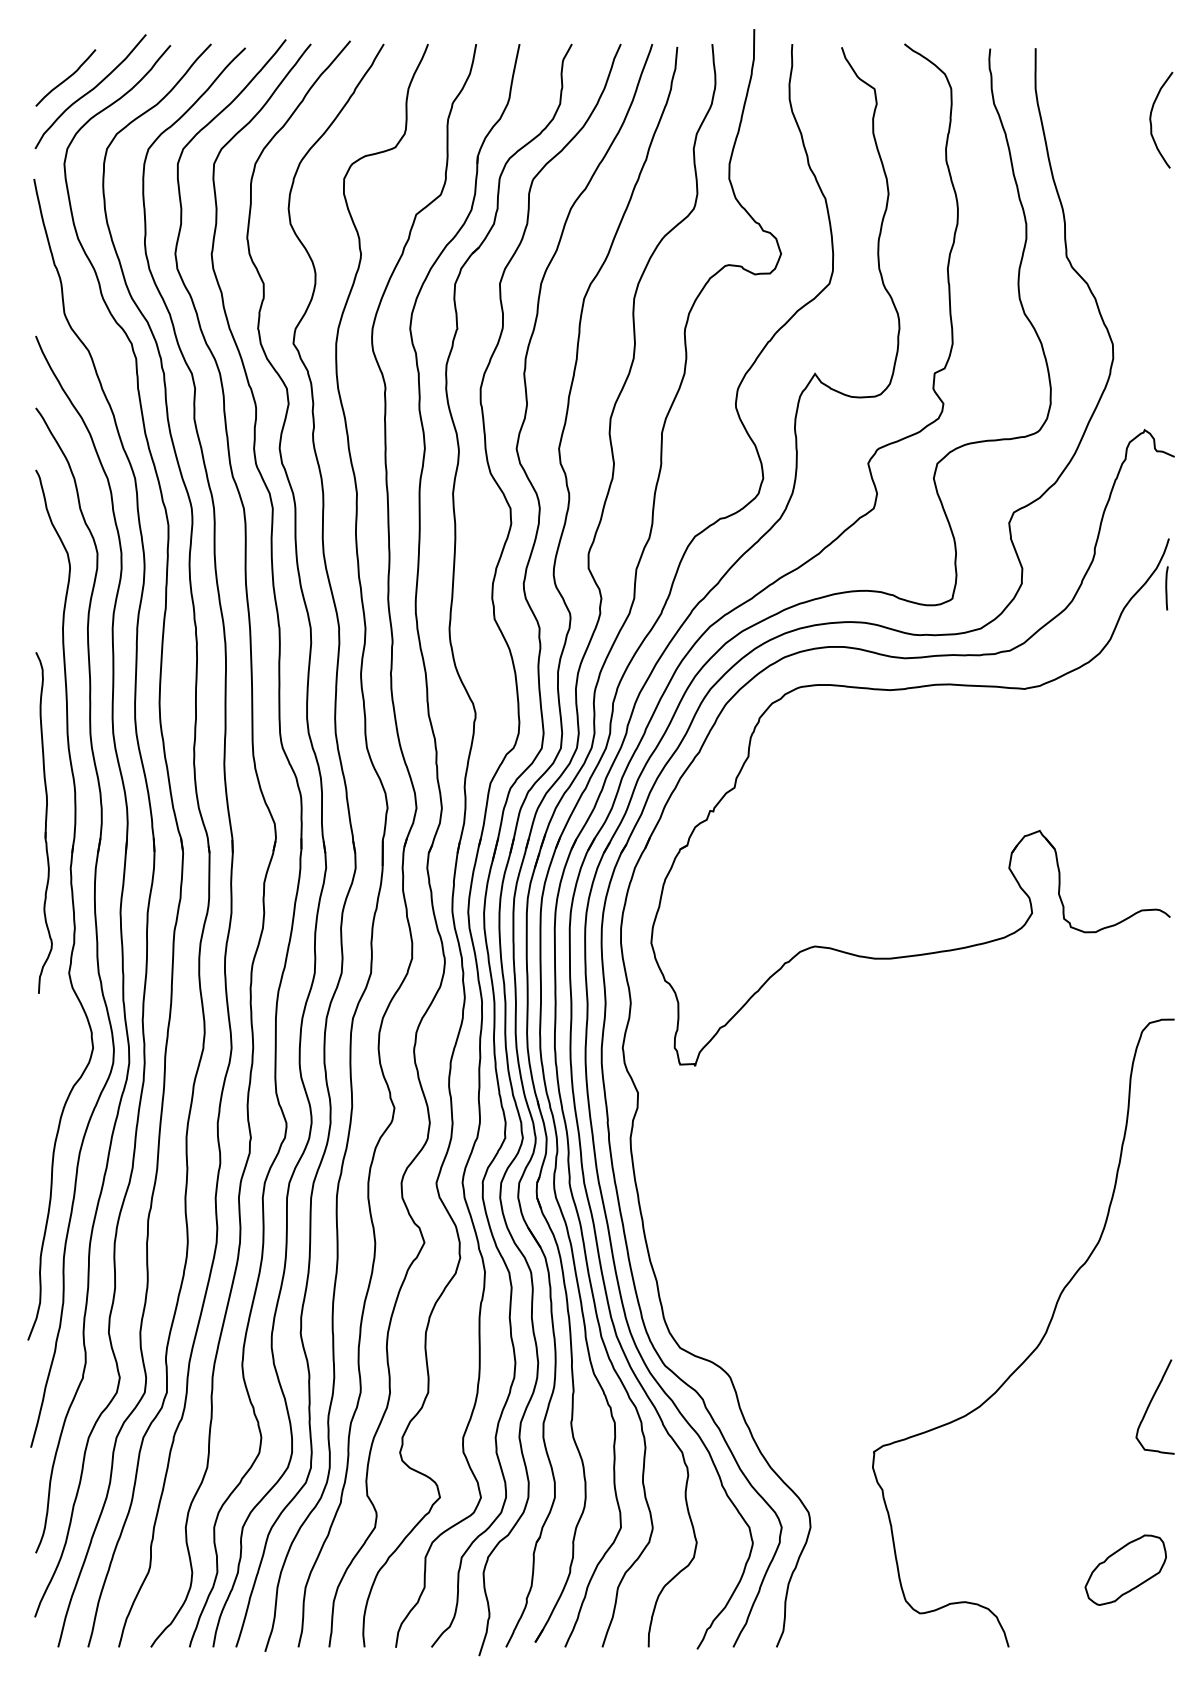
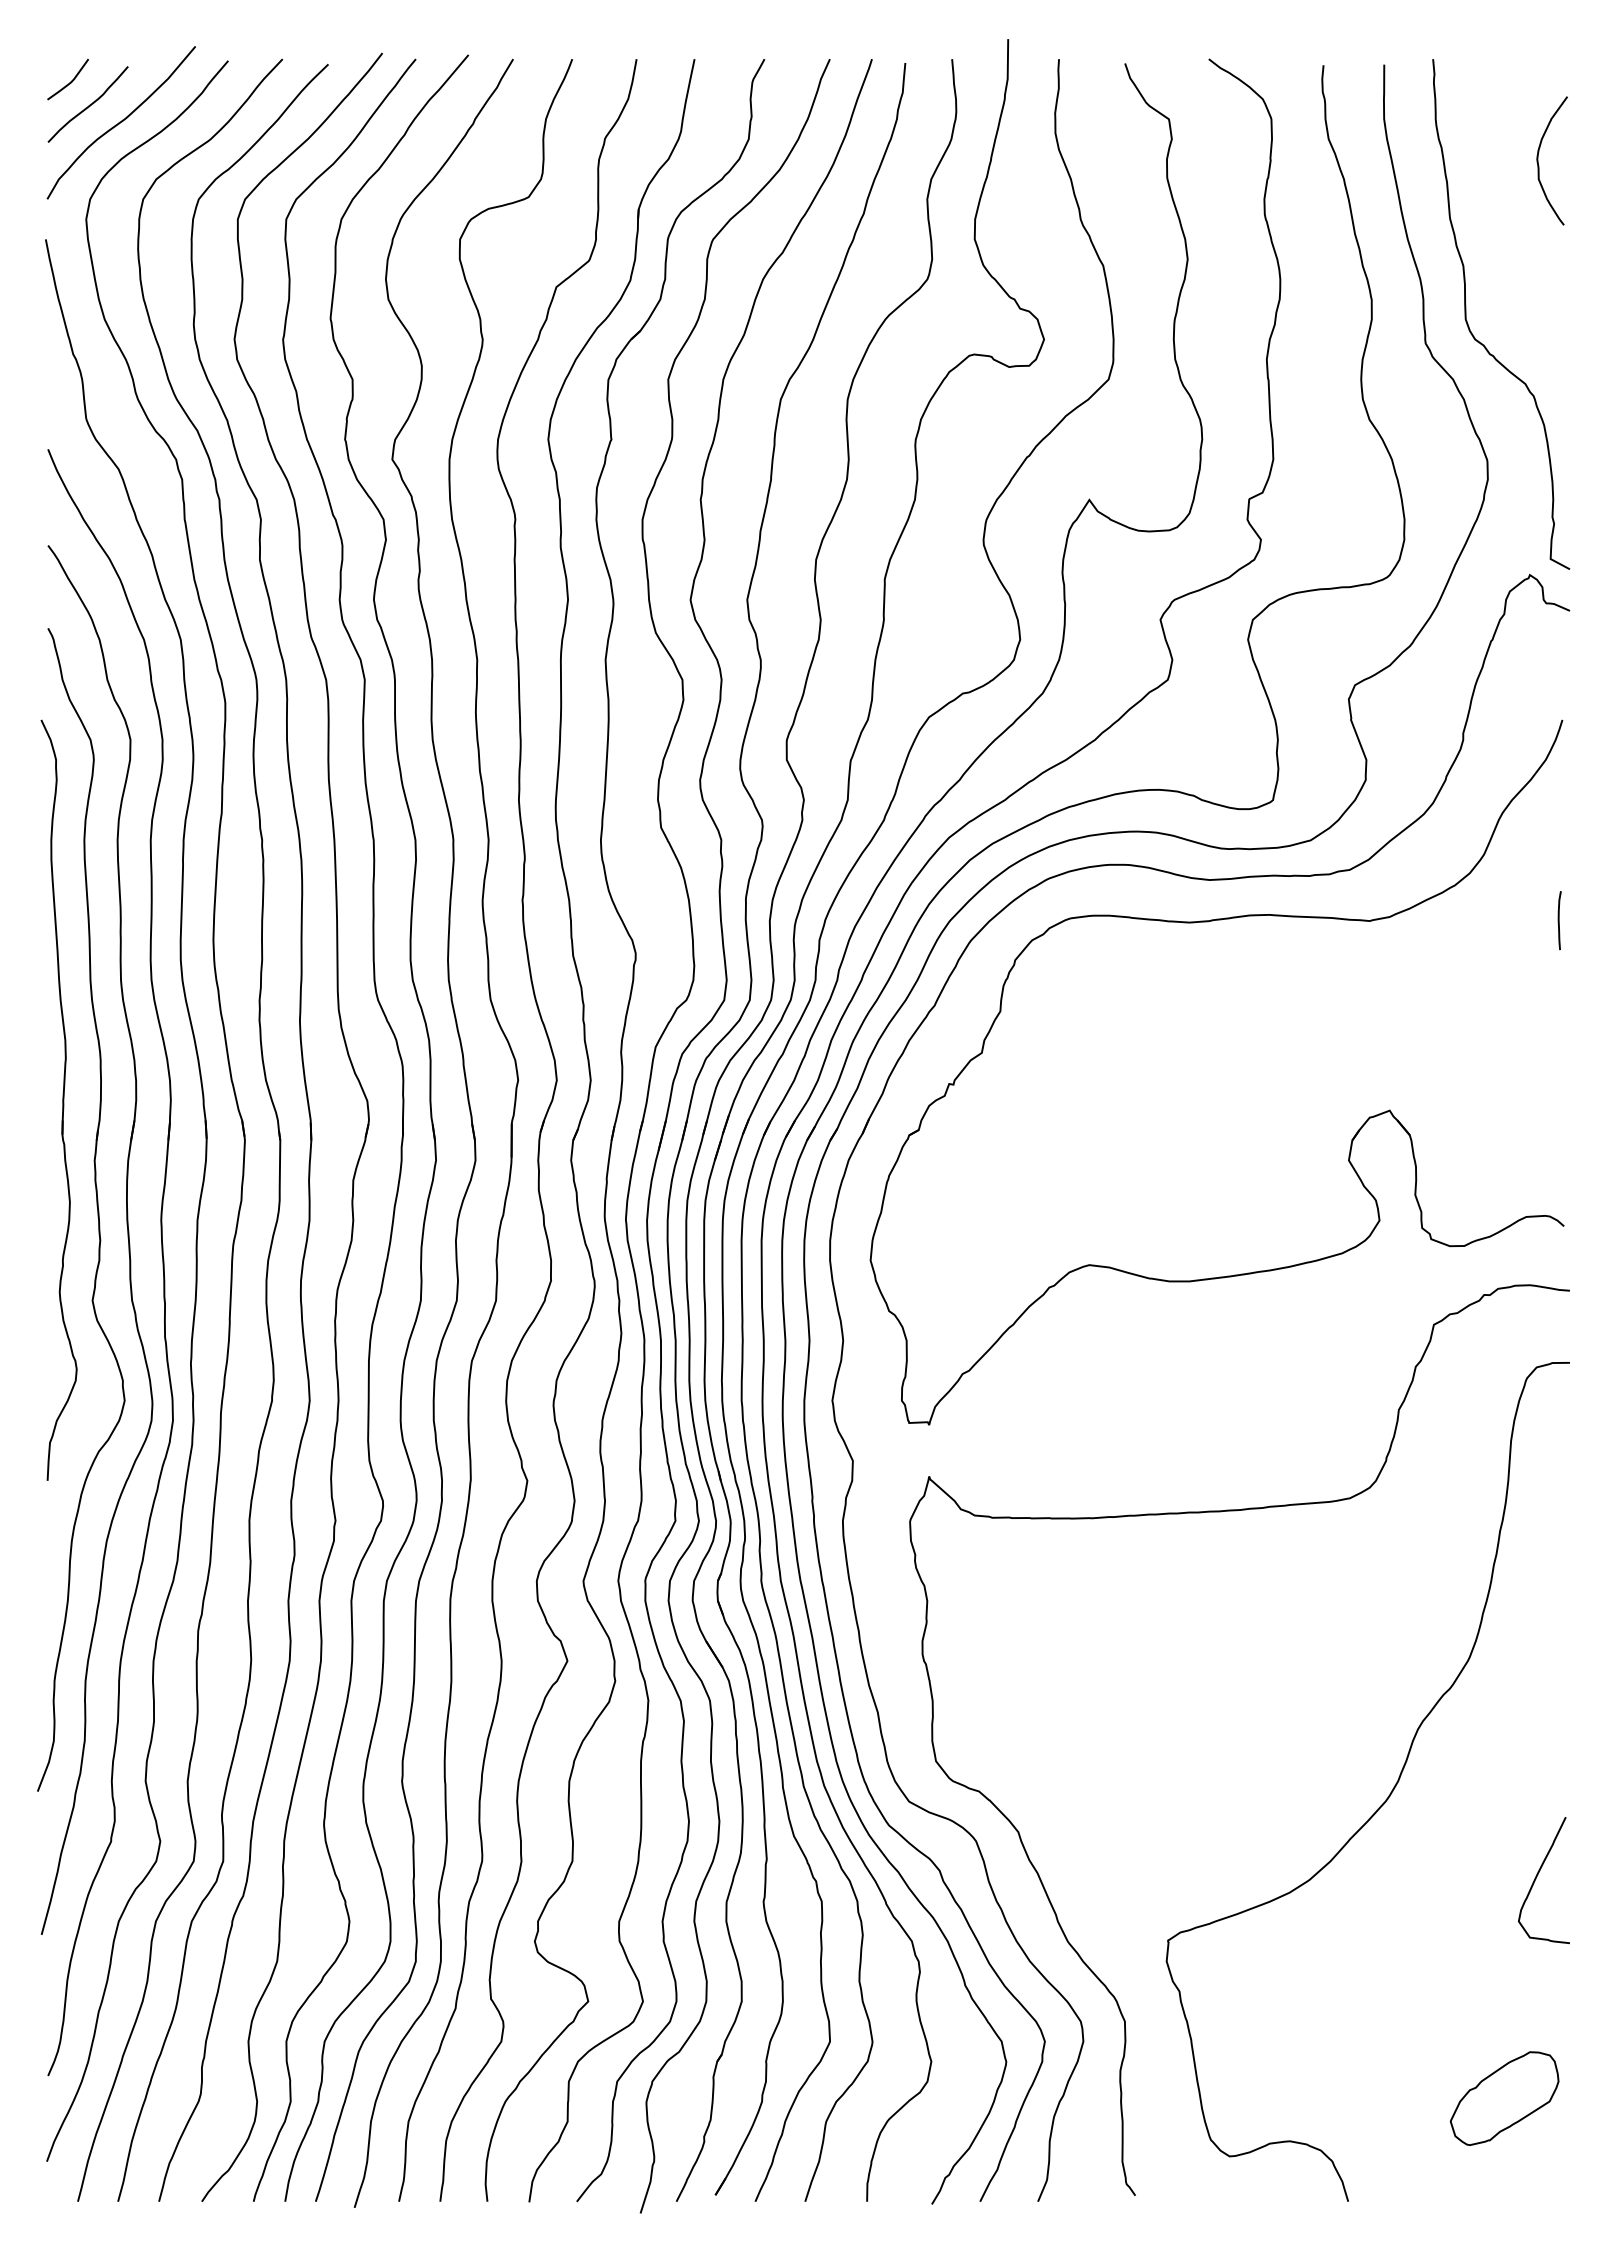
curve: (52, 60) -> (70, 81), added
curve: (1099, 244) -> (1469, 326), added
curve: (1166, 588) -> (1559, 920), moved
part: (43, 822) -> (58, 1099), size x1.67
curve: (913, 1131) -> (1221, 1512), added

